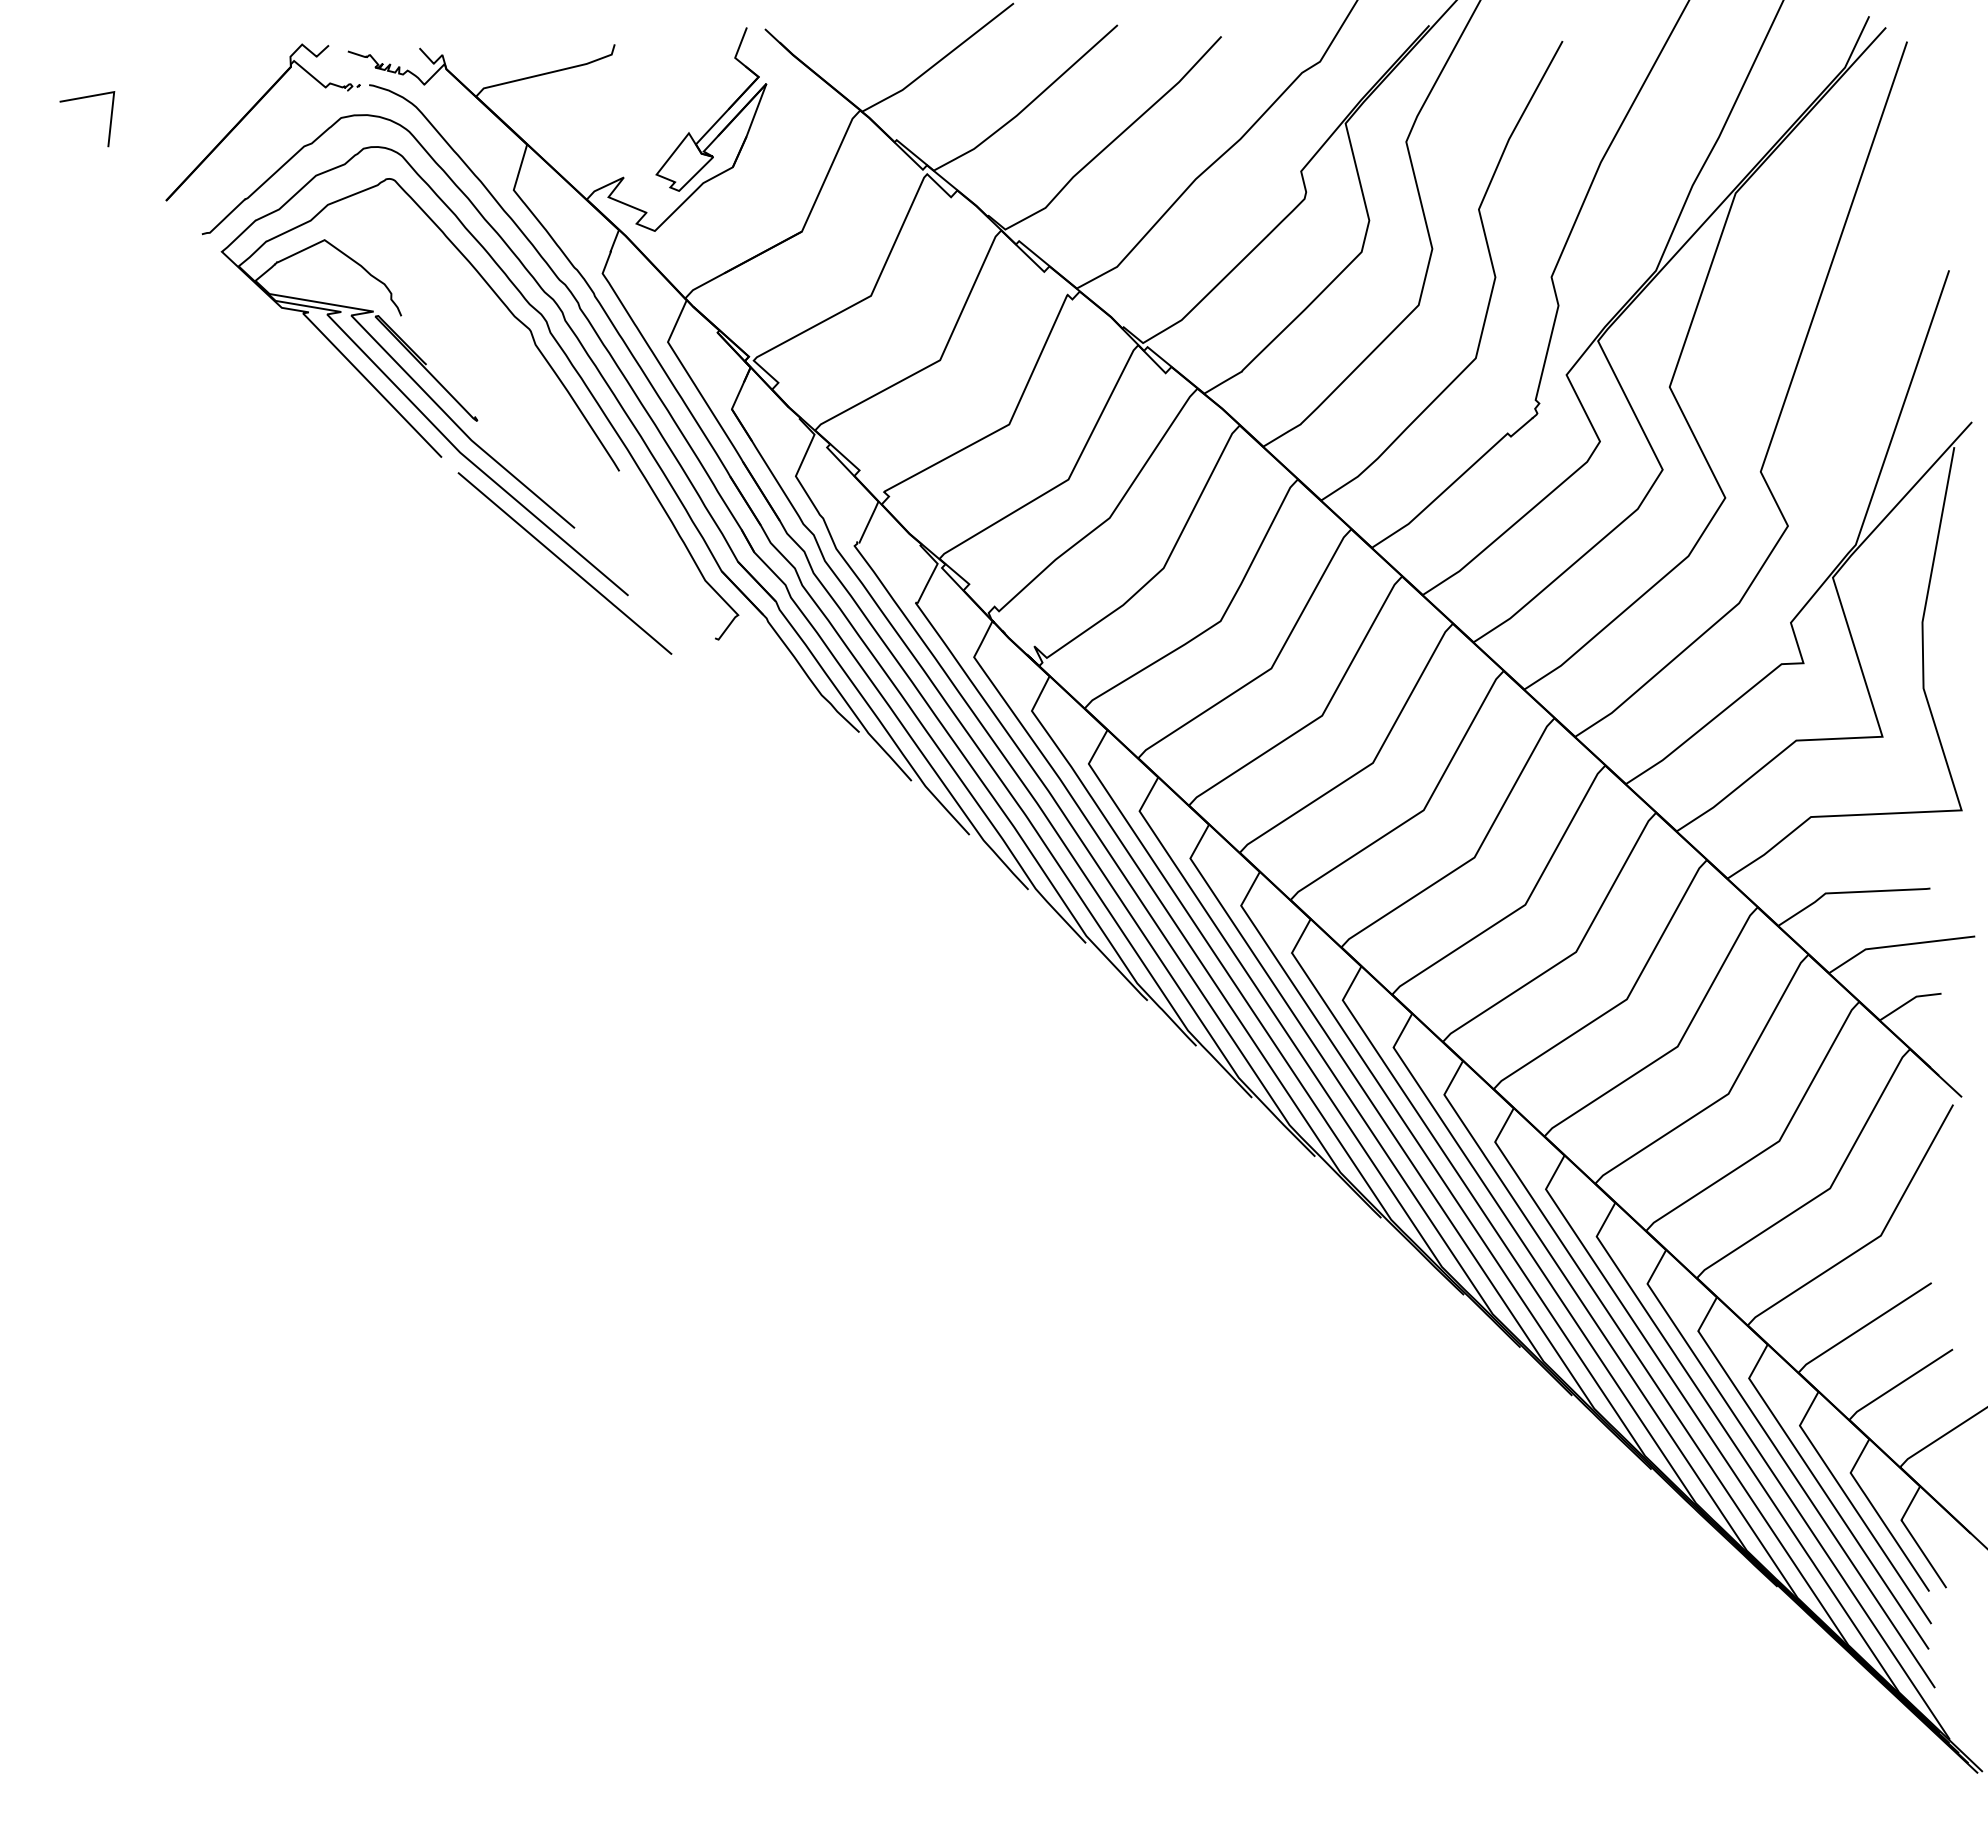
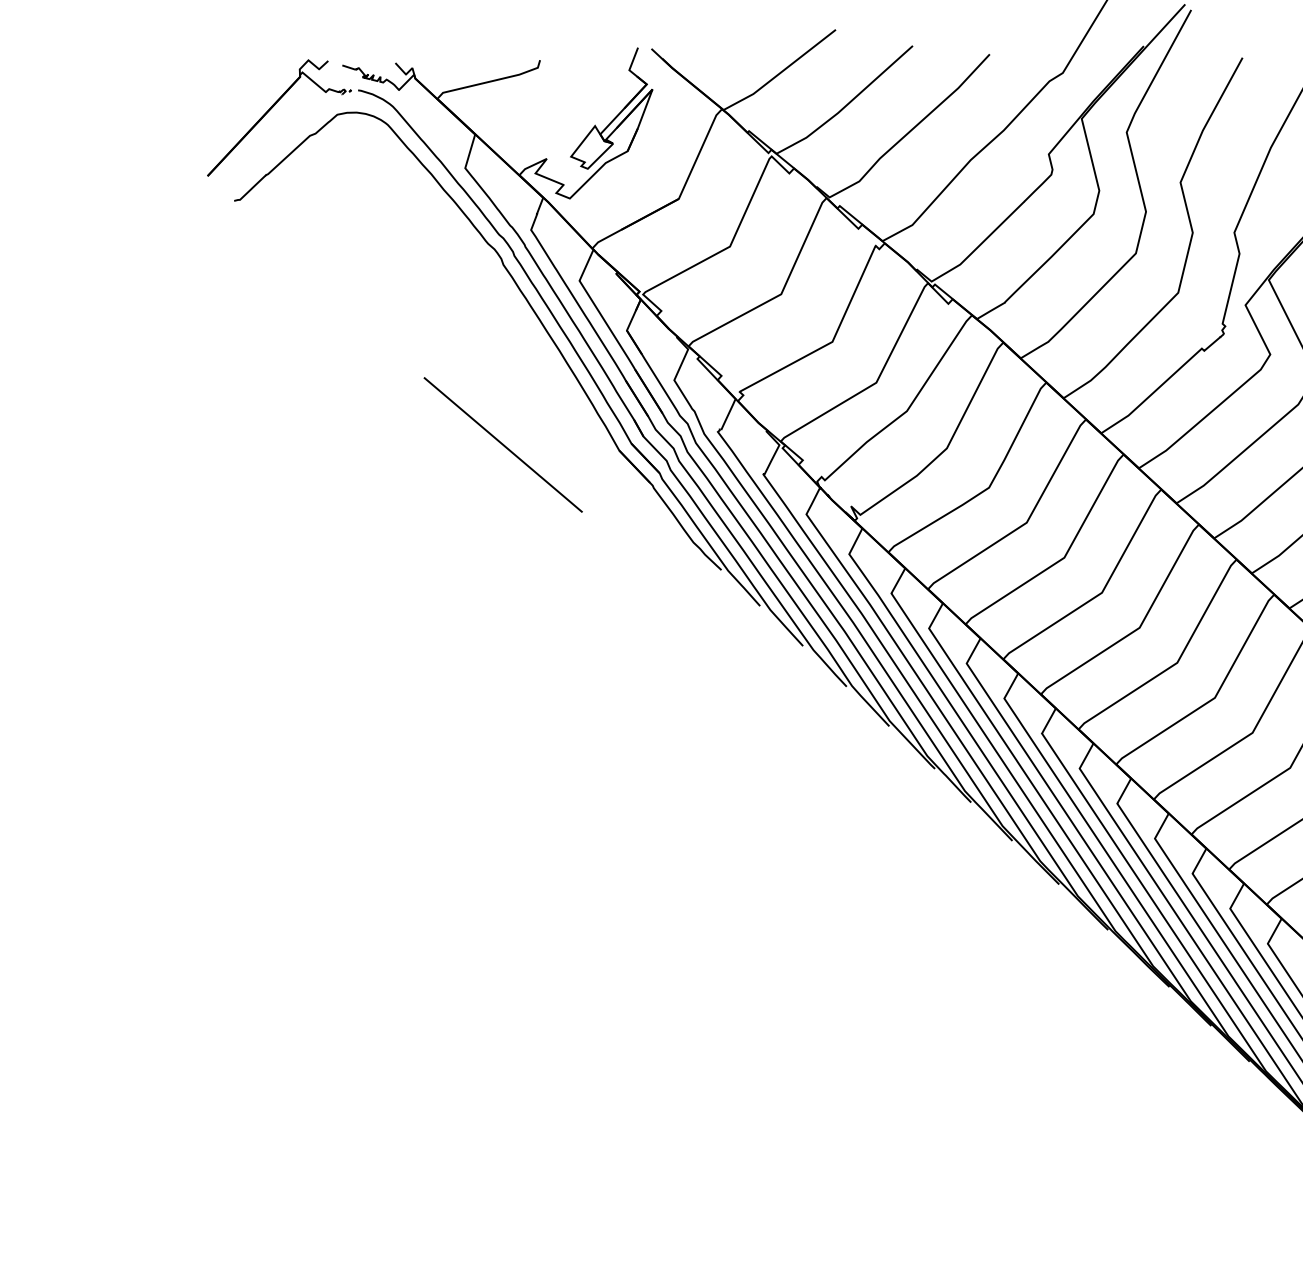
curve: (85, 98) -> (147, 100), removed
part: (464, 407) -> (428, 329), removed

